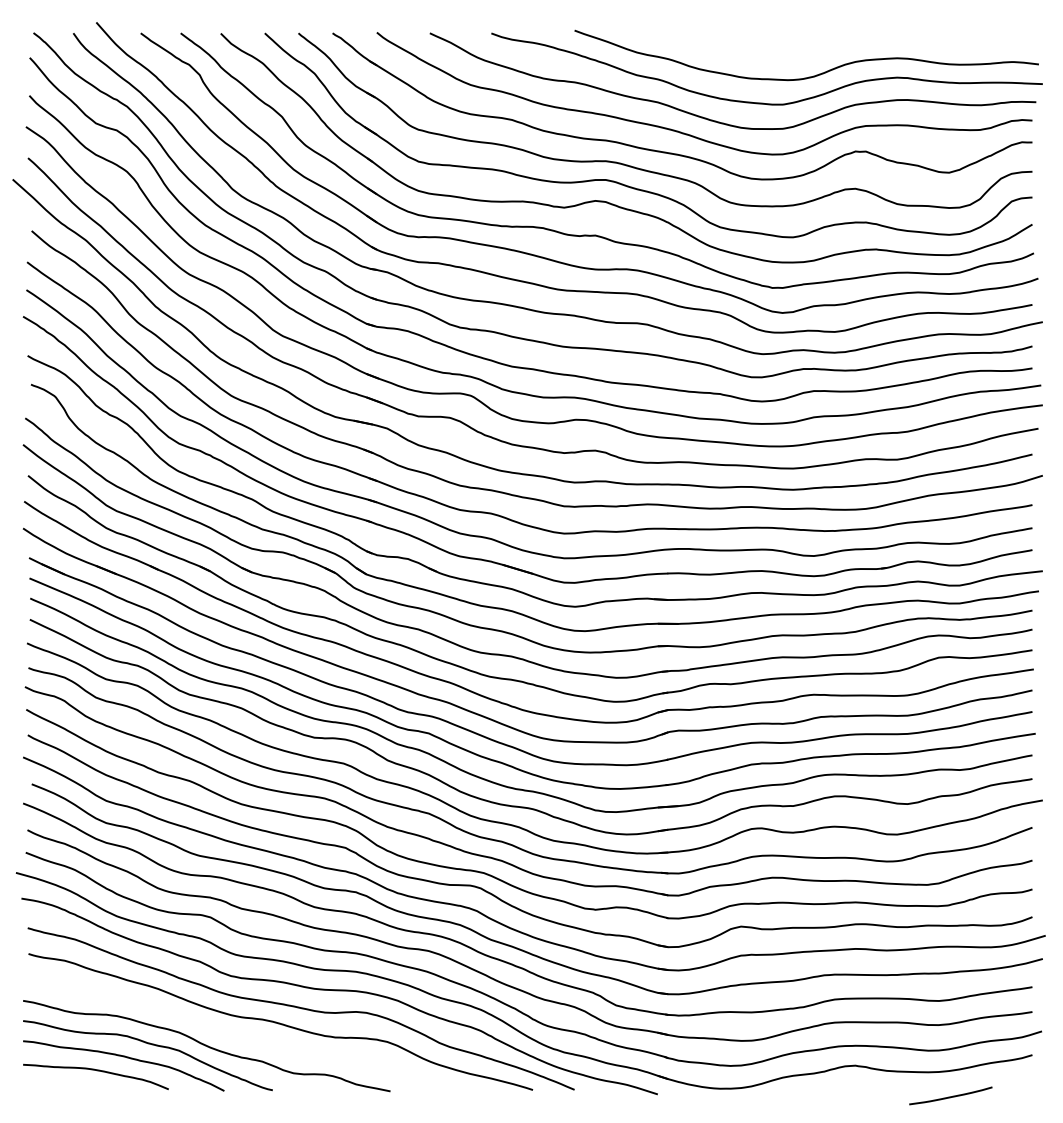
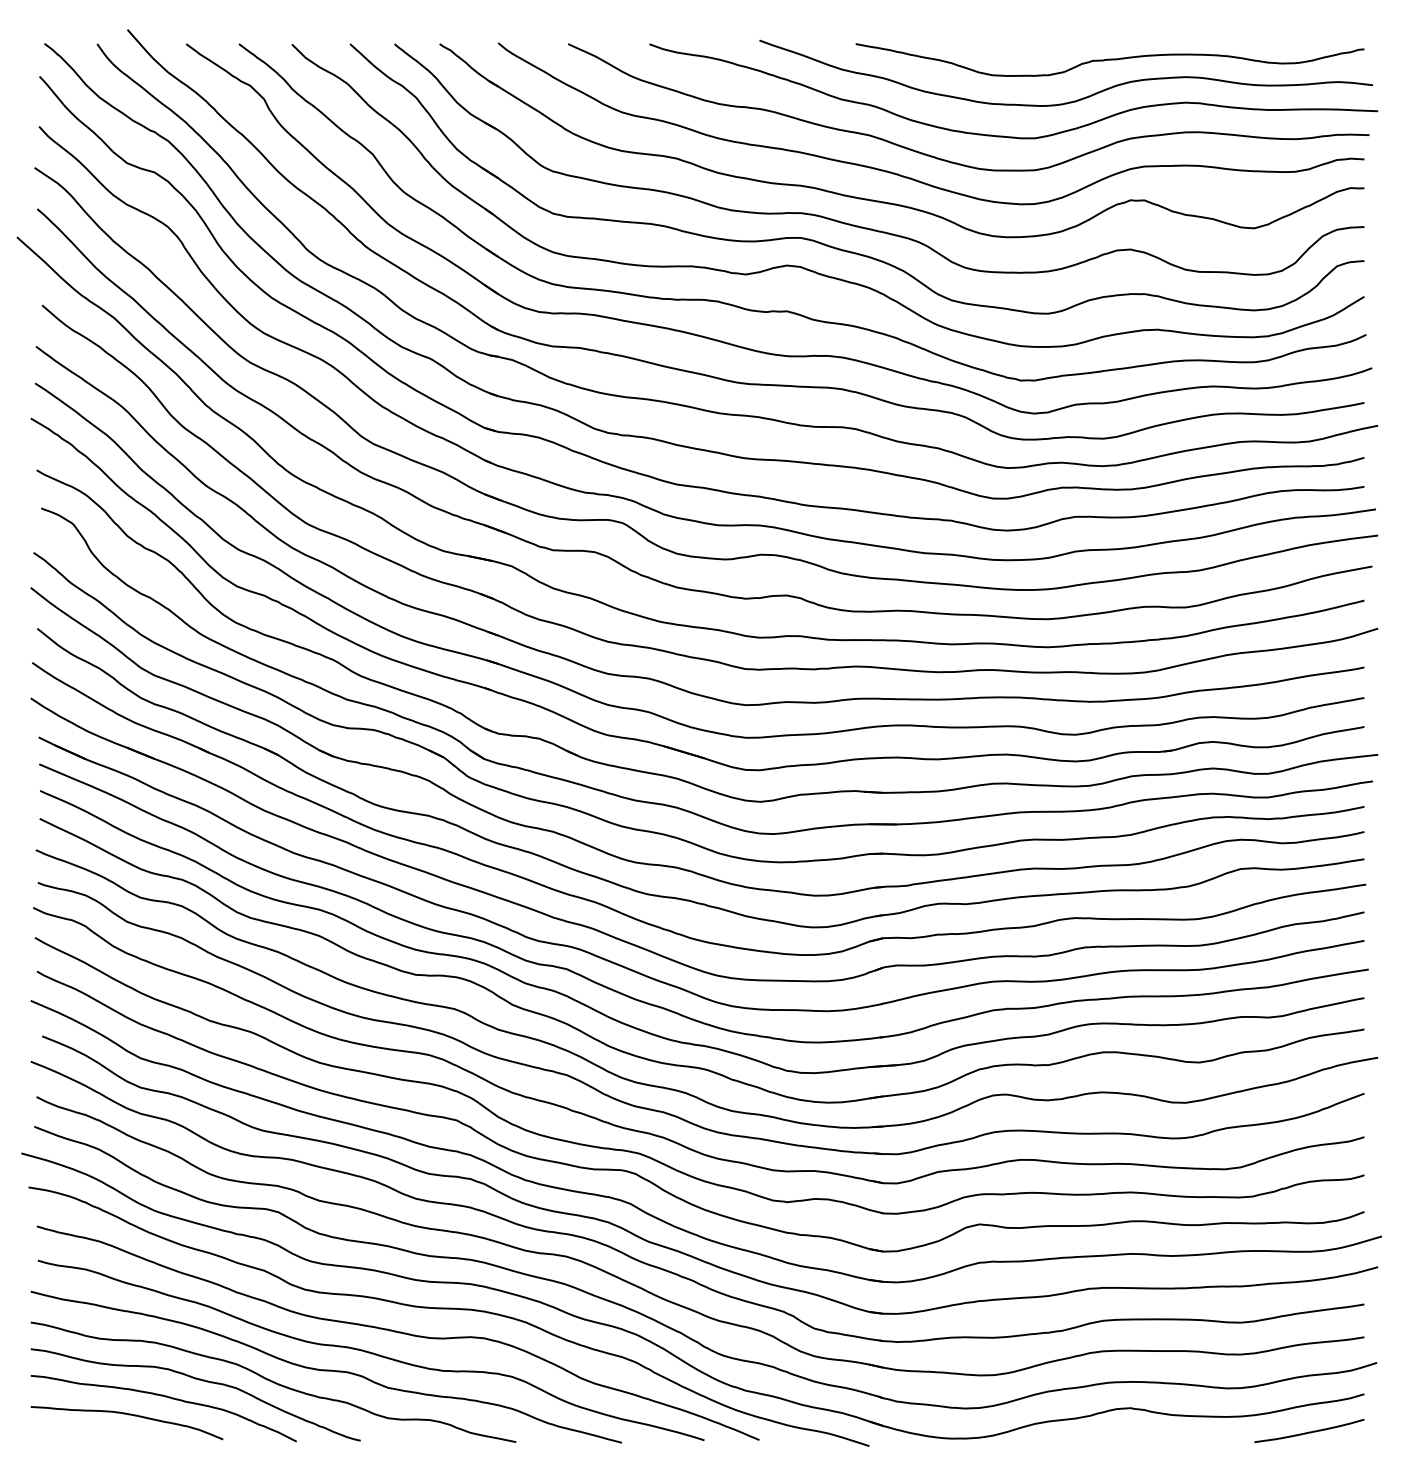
curve: (839, 45) -> (1109, 60), added
curve: (246, 1036) -> (325, 1369), added
curve: (950, 1096) -> (1308, 1431), moved

